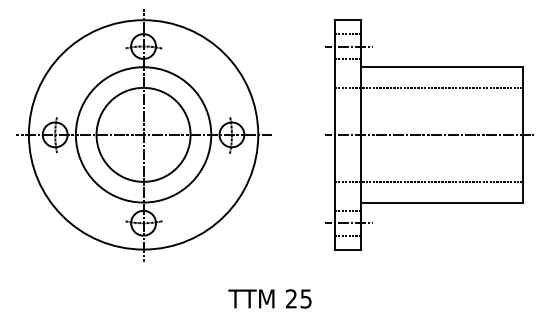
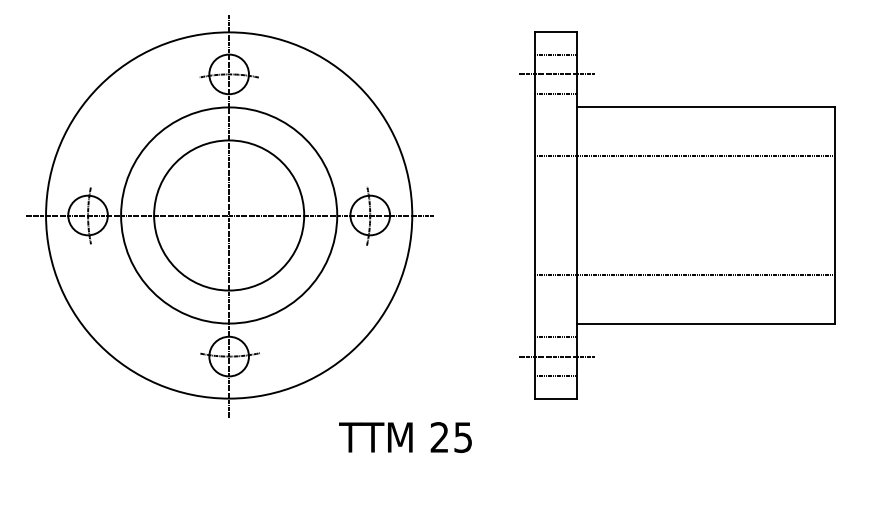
line: (428, 87) -> (684, 155), moved
line: (429, 134) -> (685, 214), removed
line: (428, 181) -> (684, 273), moved
text: (269, 298) -> (404, 436), moved

